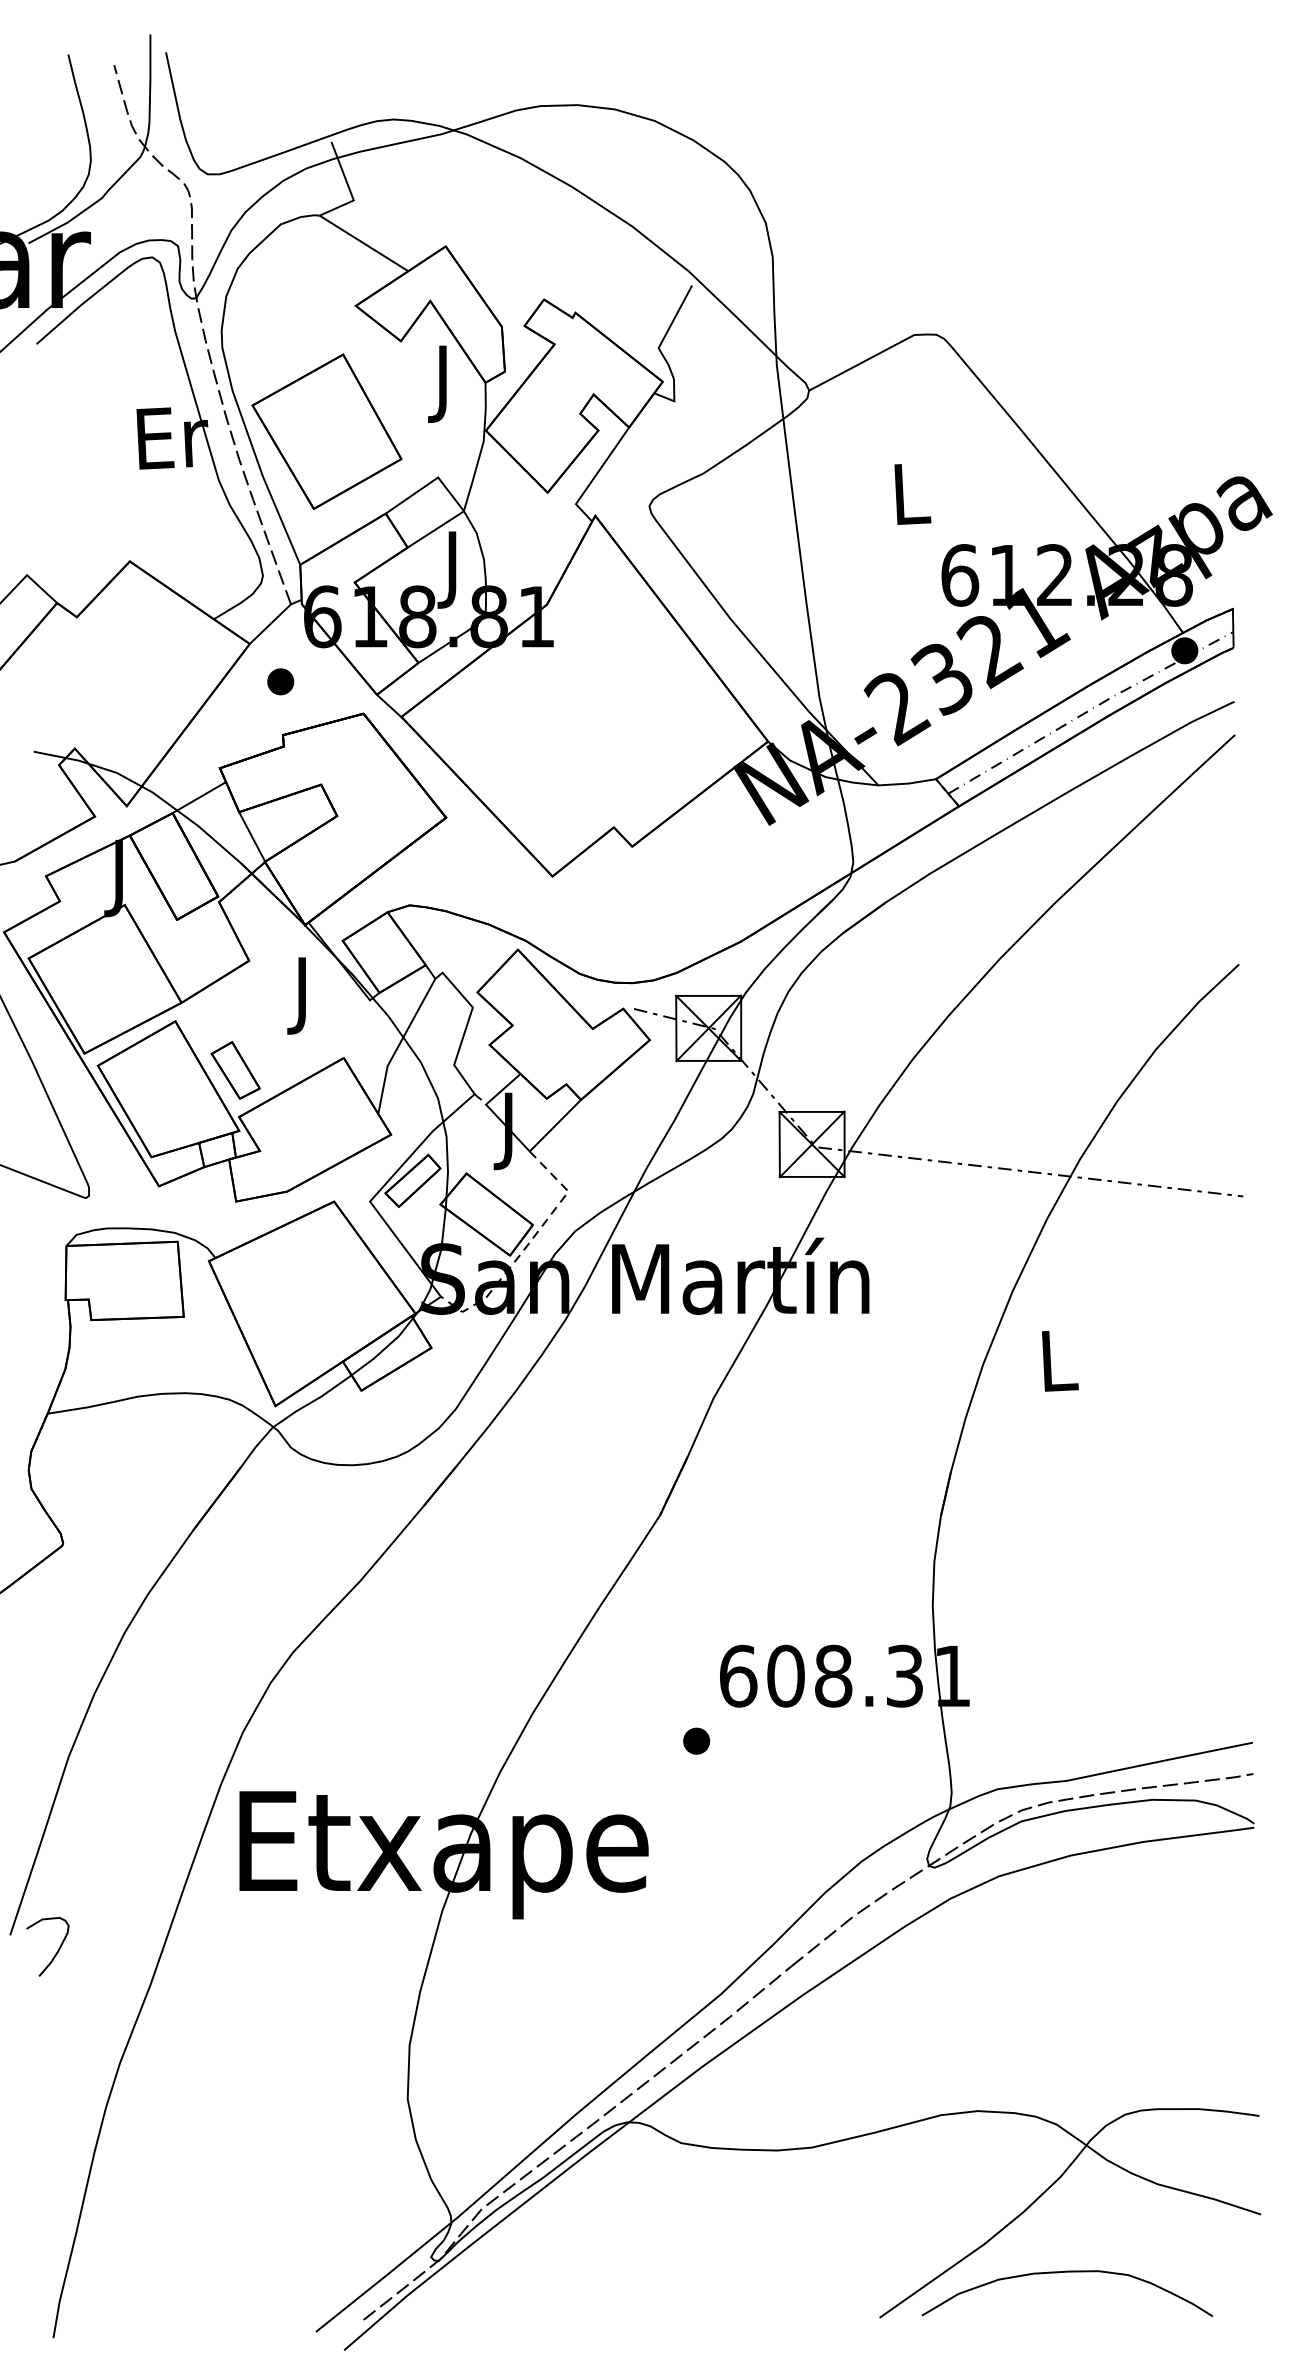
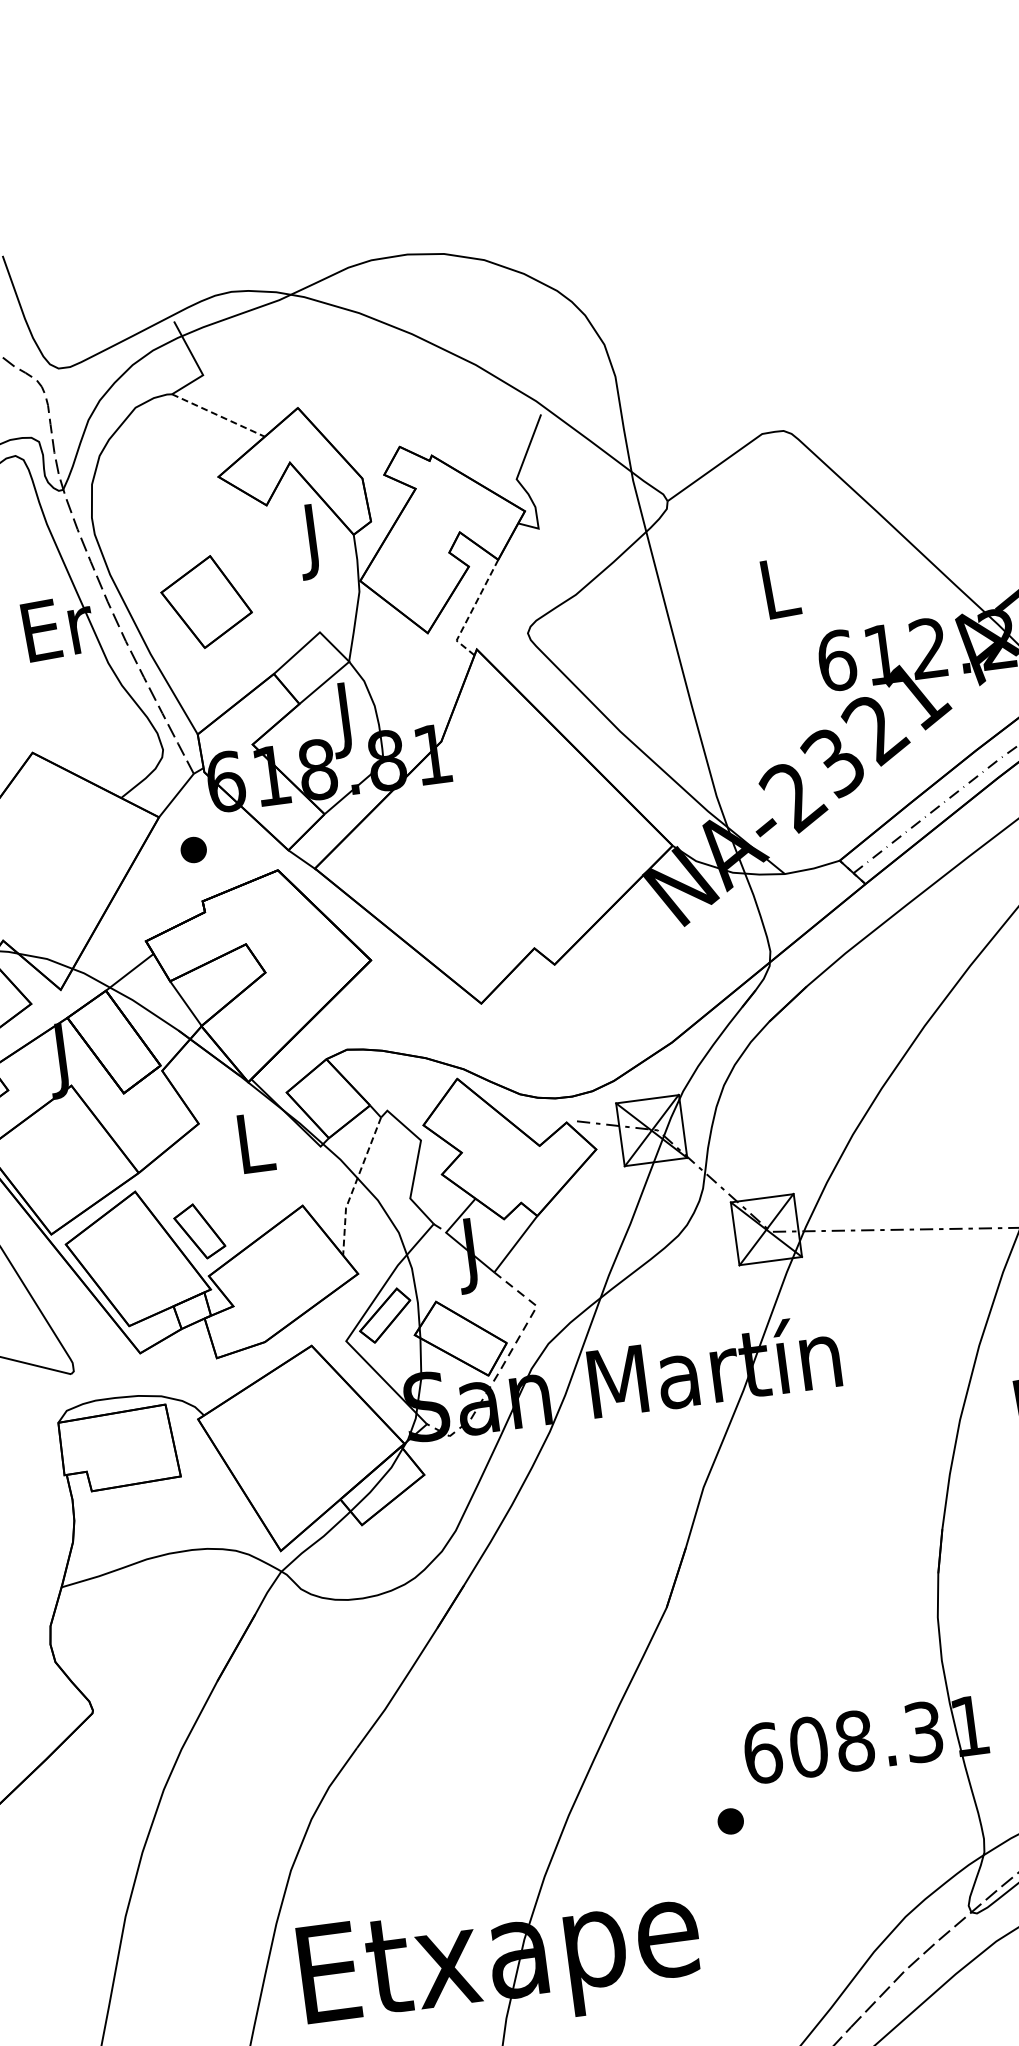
line: (364, 243) -> (218, 415), solid -> dashed
part: (326, 431) -> (206, 602), size x0.6
line: (595, 476) -> (471, 611), solid -> dashed
text: (304, 995) -> (256, 1150), J -> L
line: (399, 1044) -> (354, 1185), solid -> dashed

